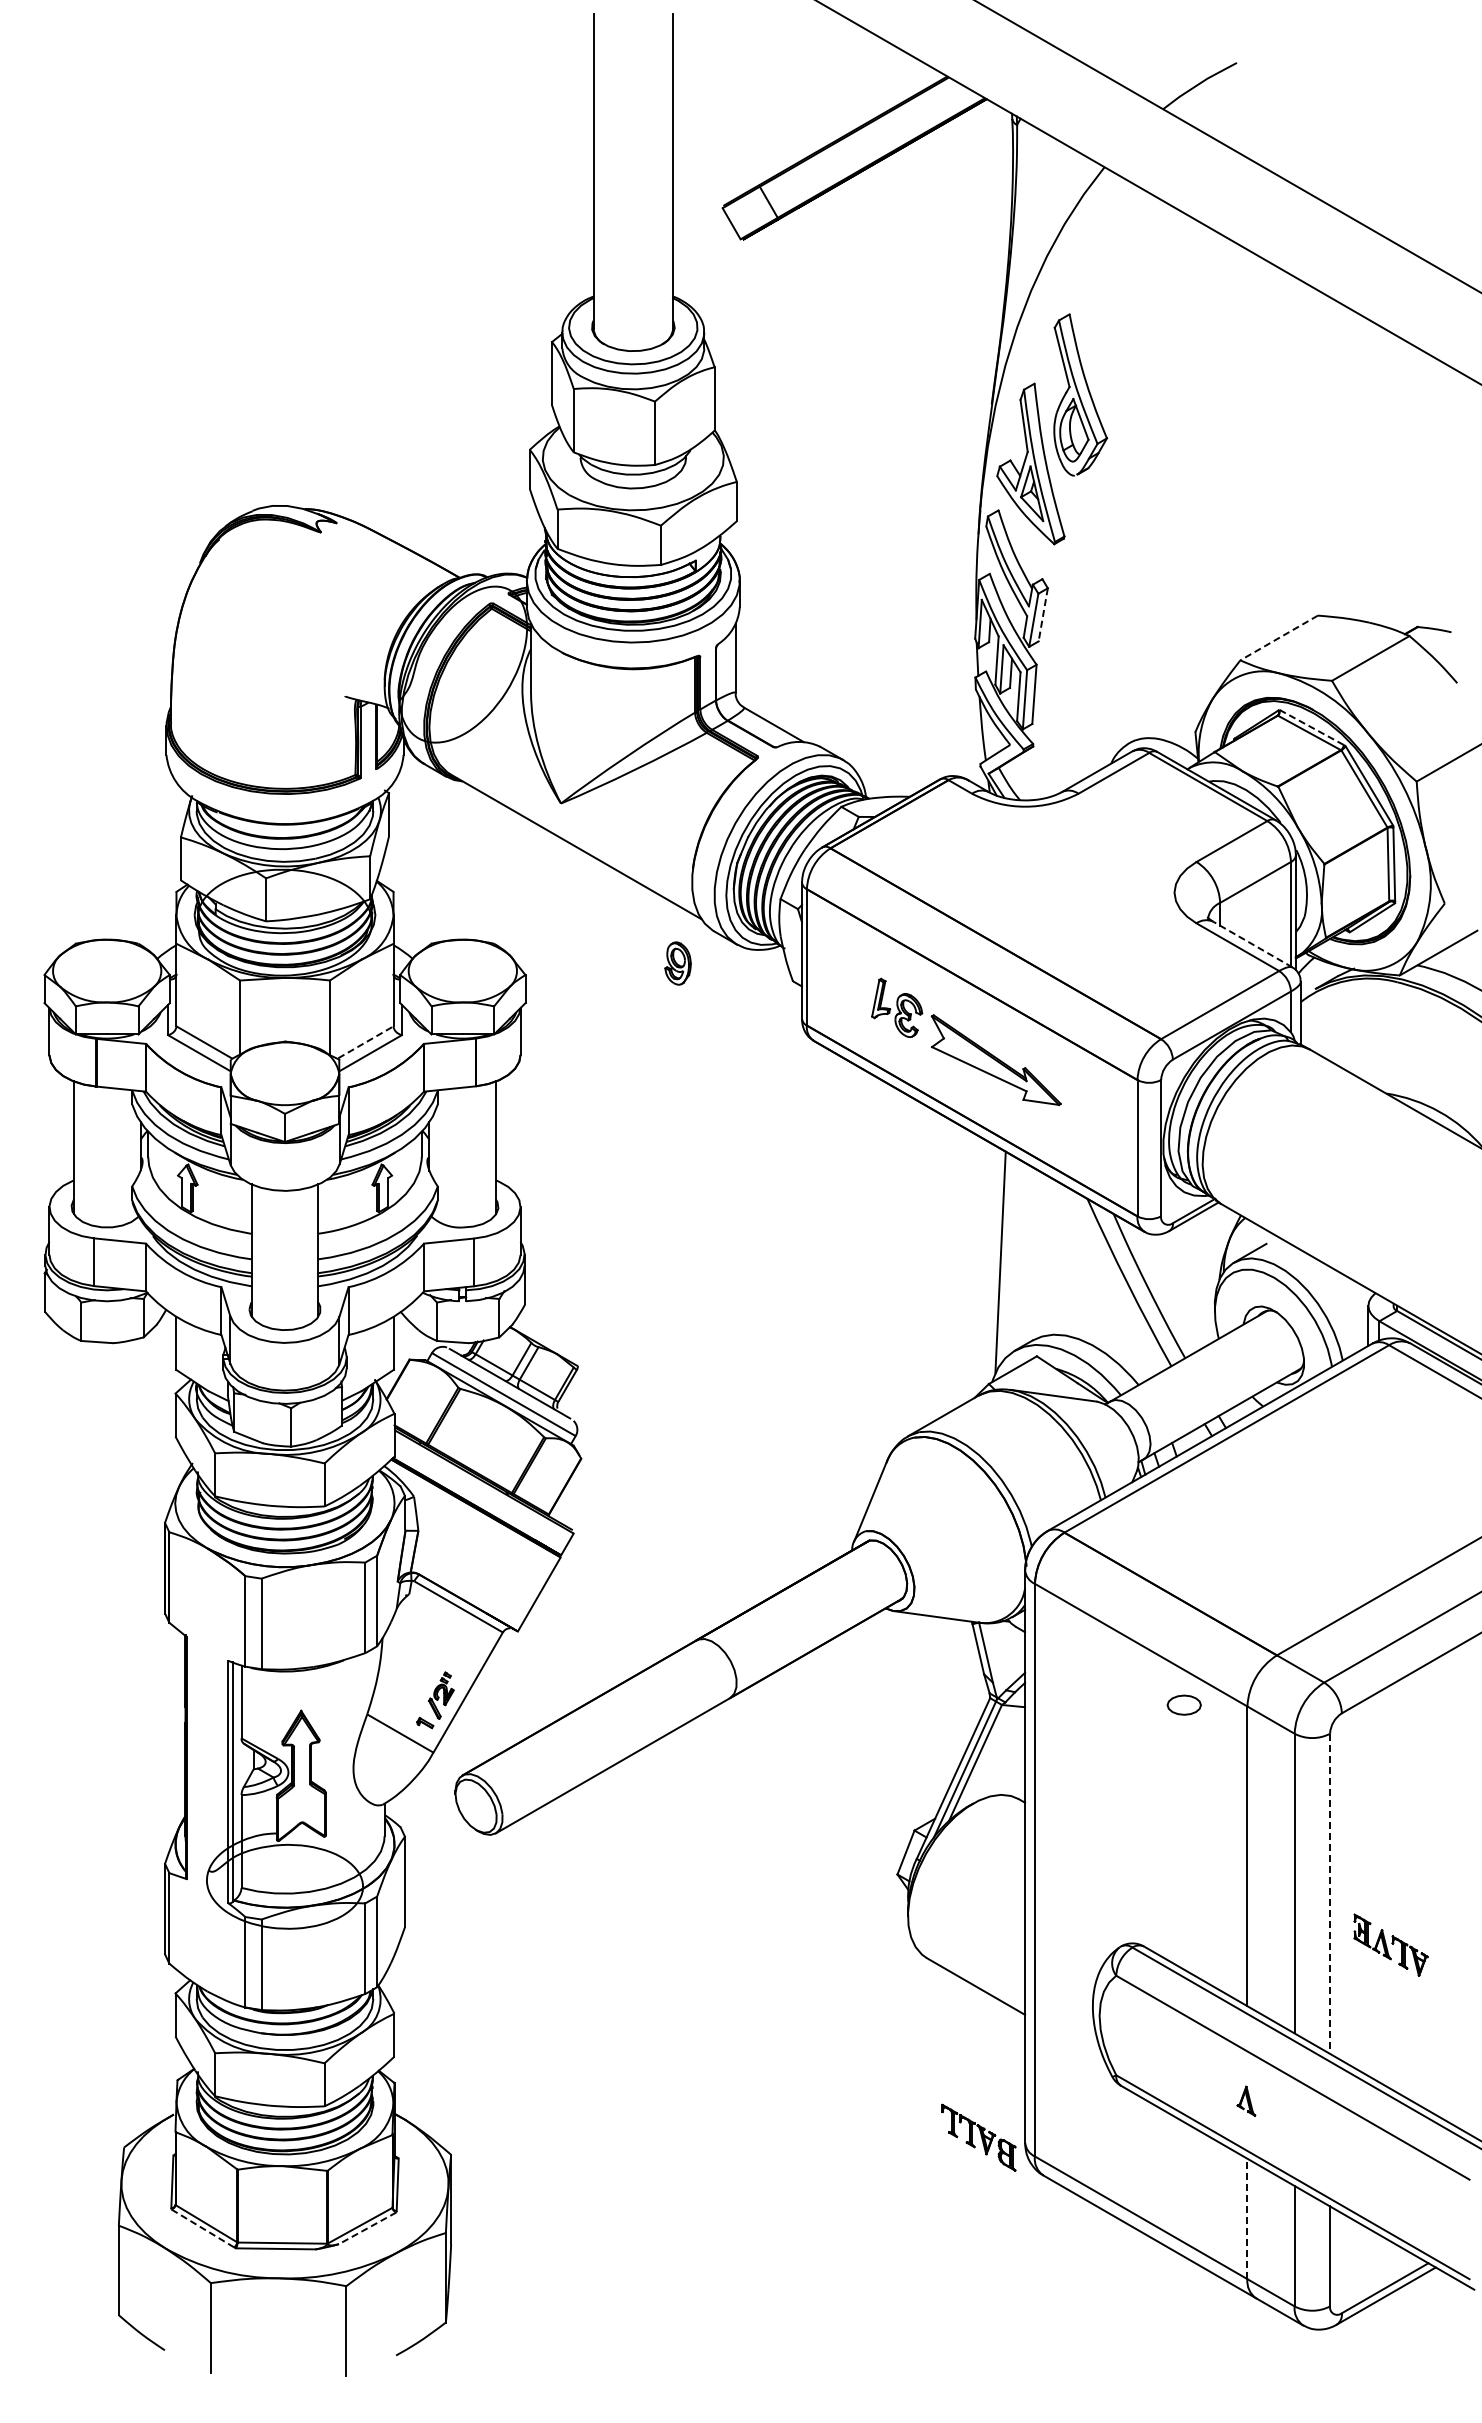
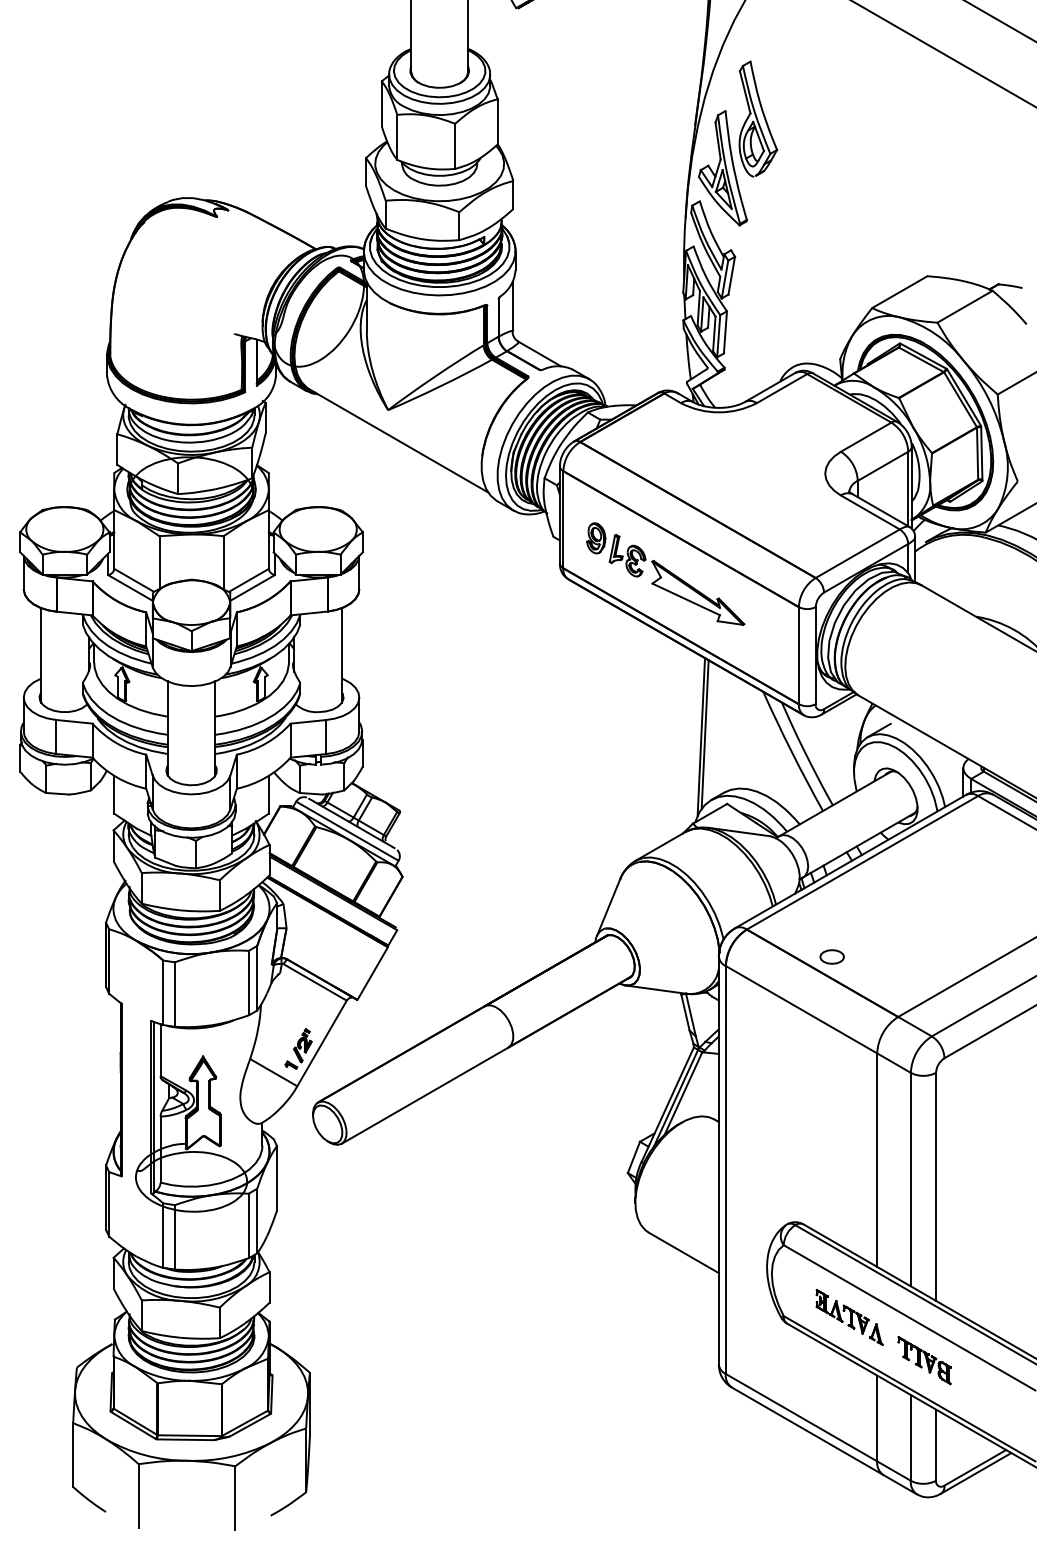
line: (1043, 614) -> (731, 275), dashed -> solid
line: (1279, 637) -> (900, 291), dashed -> solid
line: (1311, 727) -> (922, 355), dashed -> solid
line: (1252, 944) -> (880, 510), dashed -> solid
part: (677, 963) -> (595, 538), moved
line: (365, 1042) -> (248, 580), dashed -> solid
line: (1005, 1258) -> (704, 734), added
part: (1183, 1704) -> (831, 956), moved
line: (1330, 1894) -> (936, 1187), dashed -> solid
part: (1390, 1944) -> (842, 1311), moved
part: (978, 2137) -> (924, 1360), moved
line: (1247, 2218) -> (877, 1418), dashed -> solid
line: (202, 2228) -> (132, 1425), dashed -> solid
line: (367, 2228) -> (250, 1425), dashed -> solid

